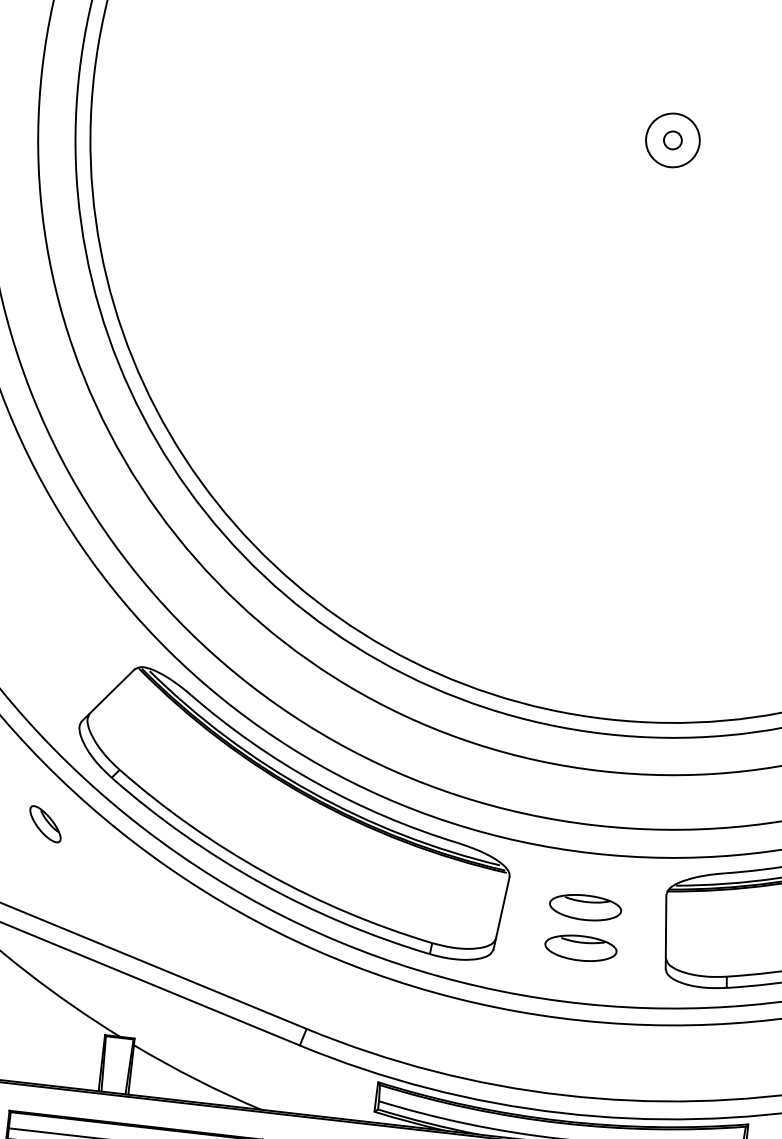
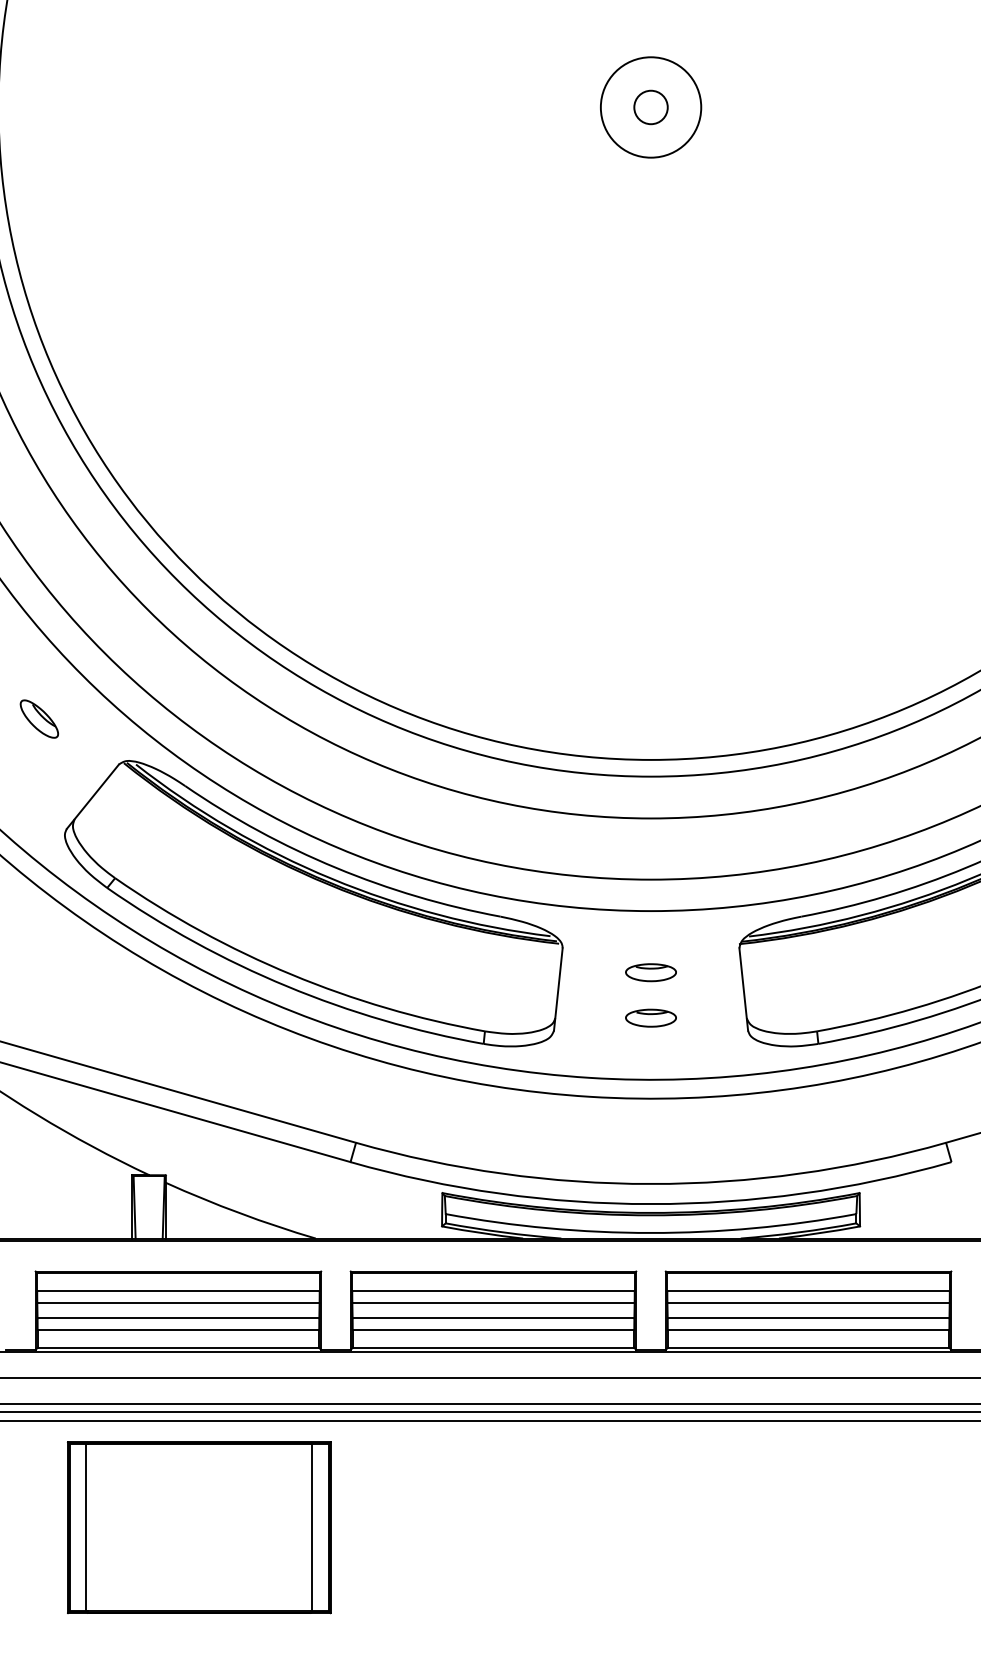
circle: (672, 140) -> (650, 107), size x1.67
circle: (672, 140) -> (650, 107), size x1.67
part: (44, 823) -> (38, 718), moved
part: (585, 907) -> (650, 972), size x0.62
part: (580, 947) -> (650, 1017), size x0.62

